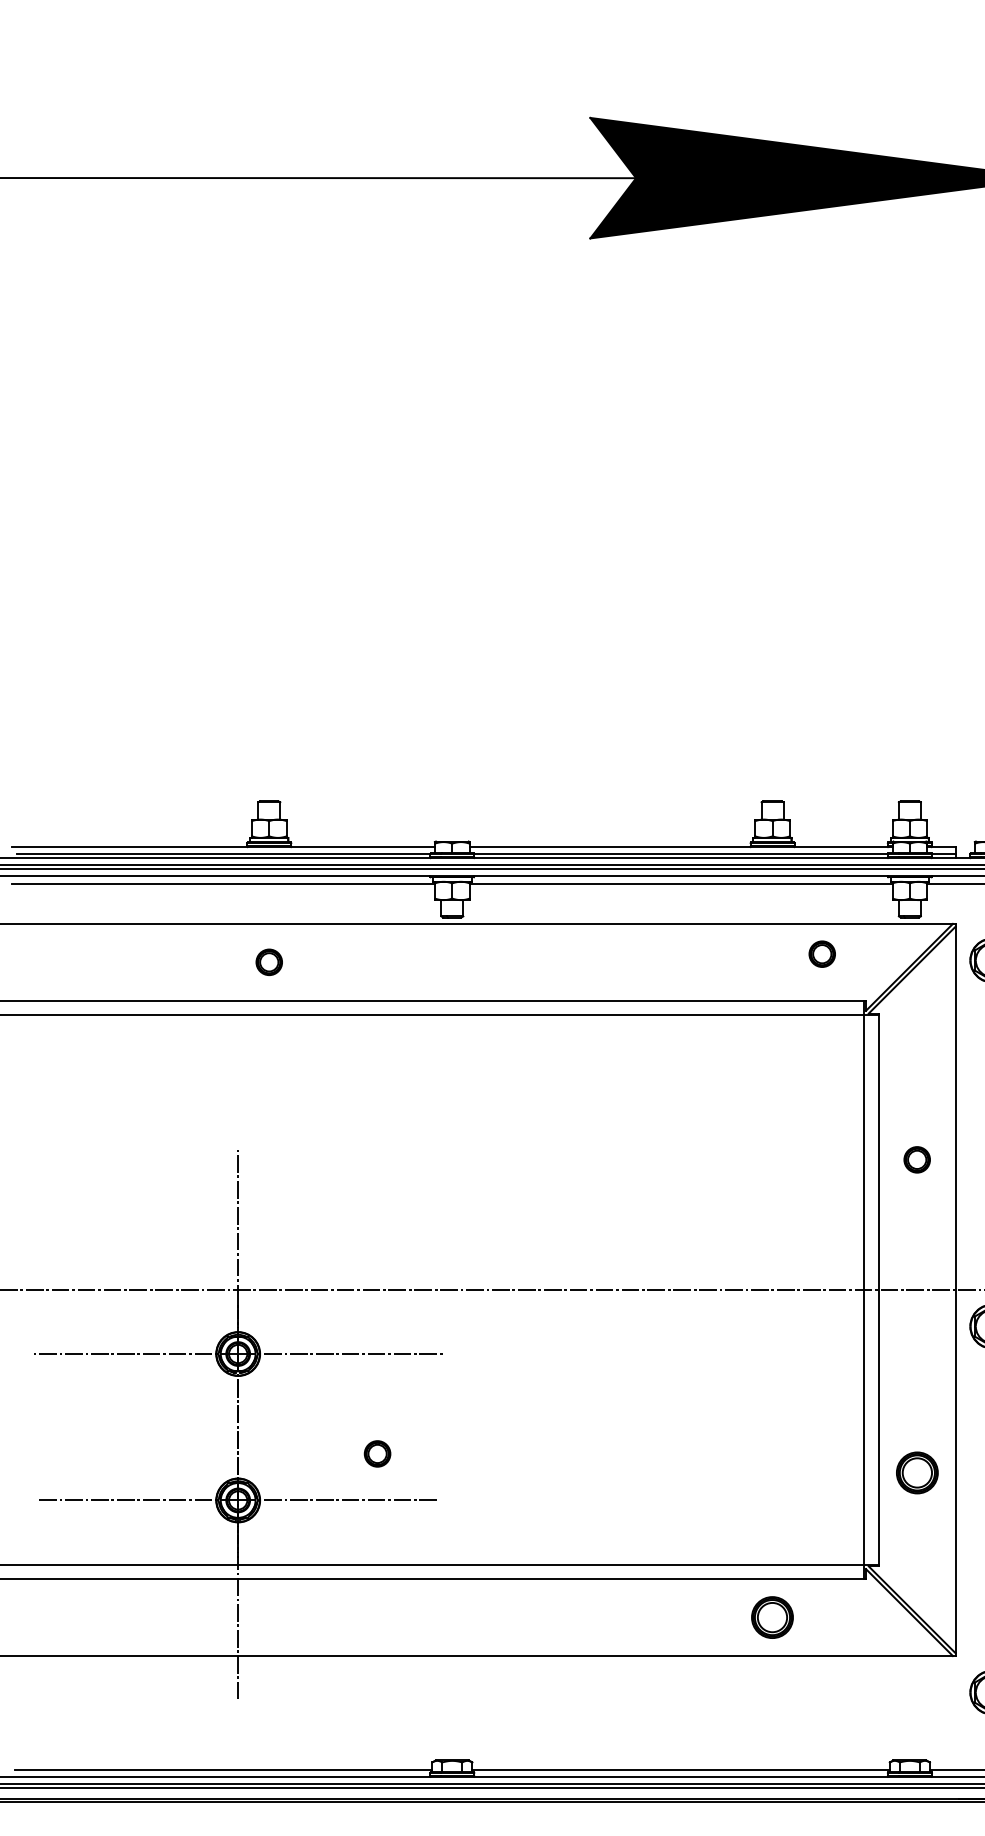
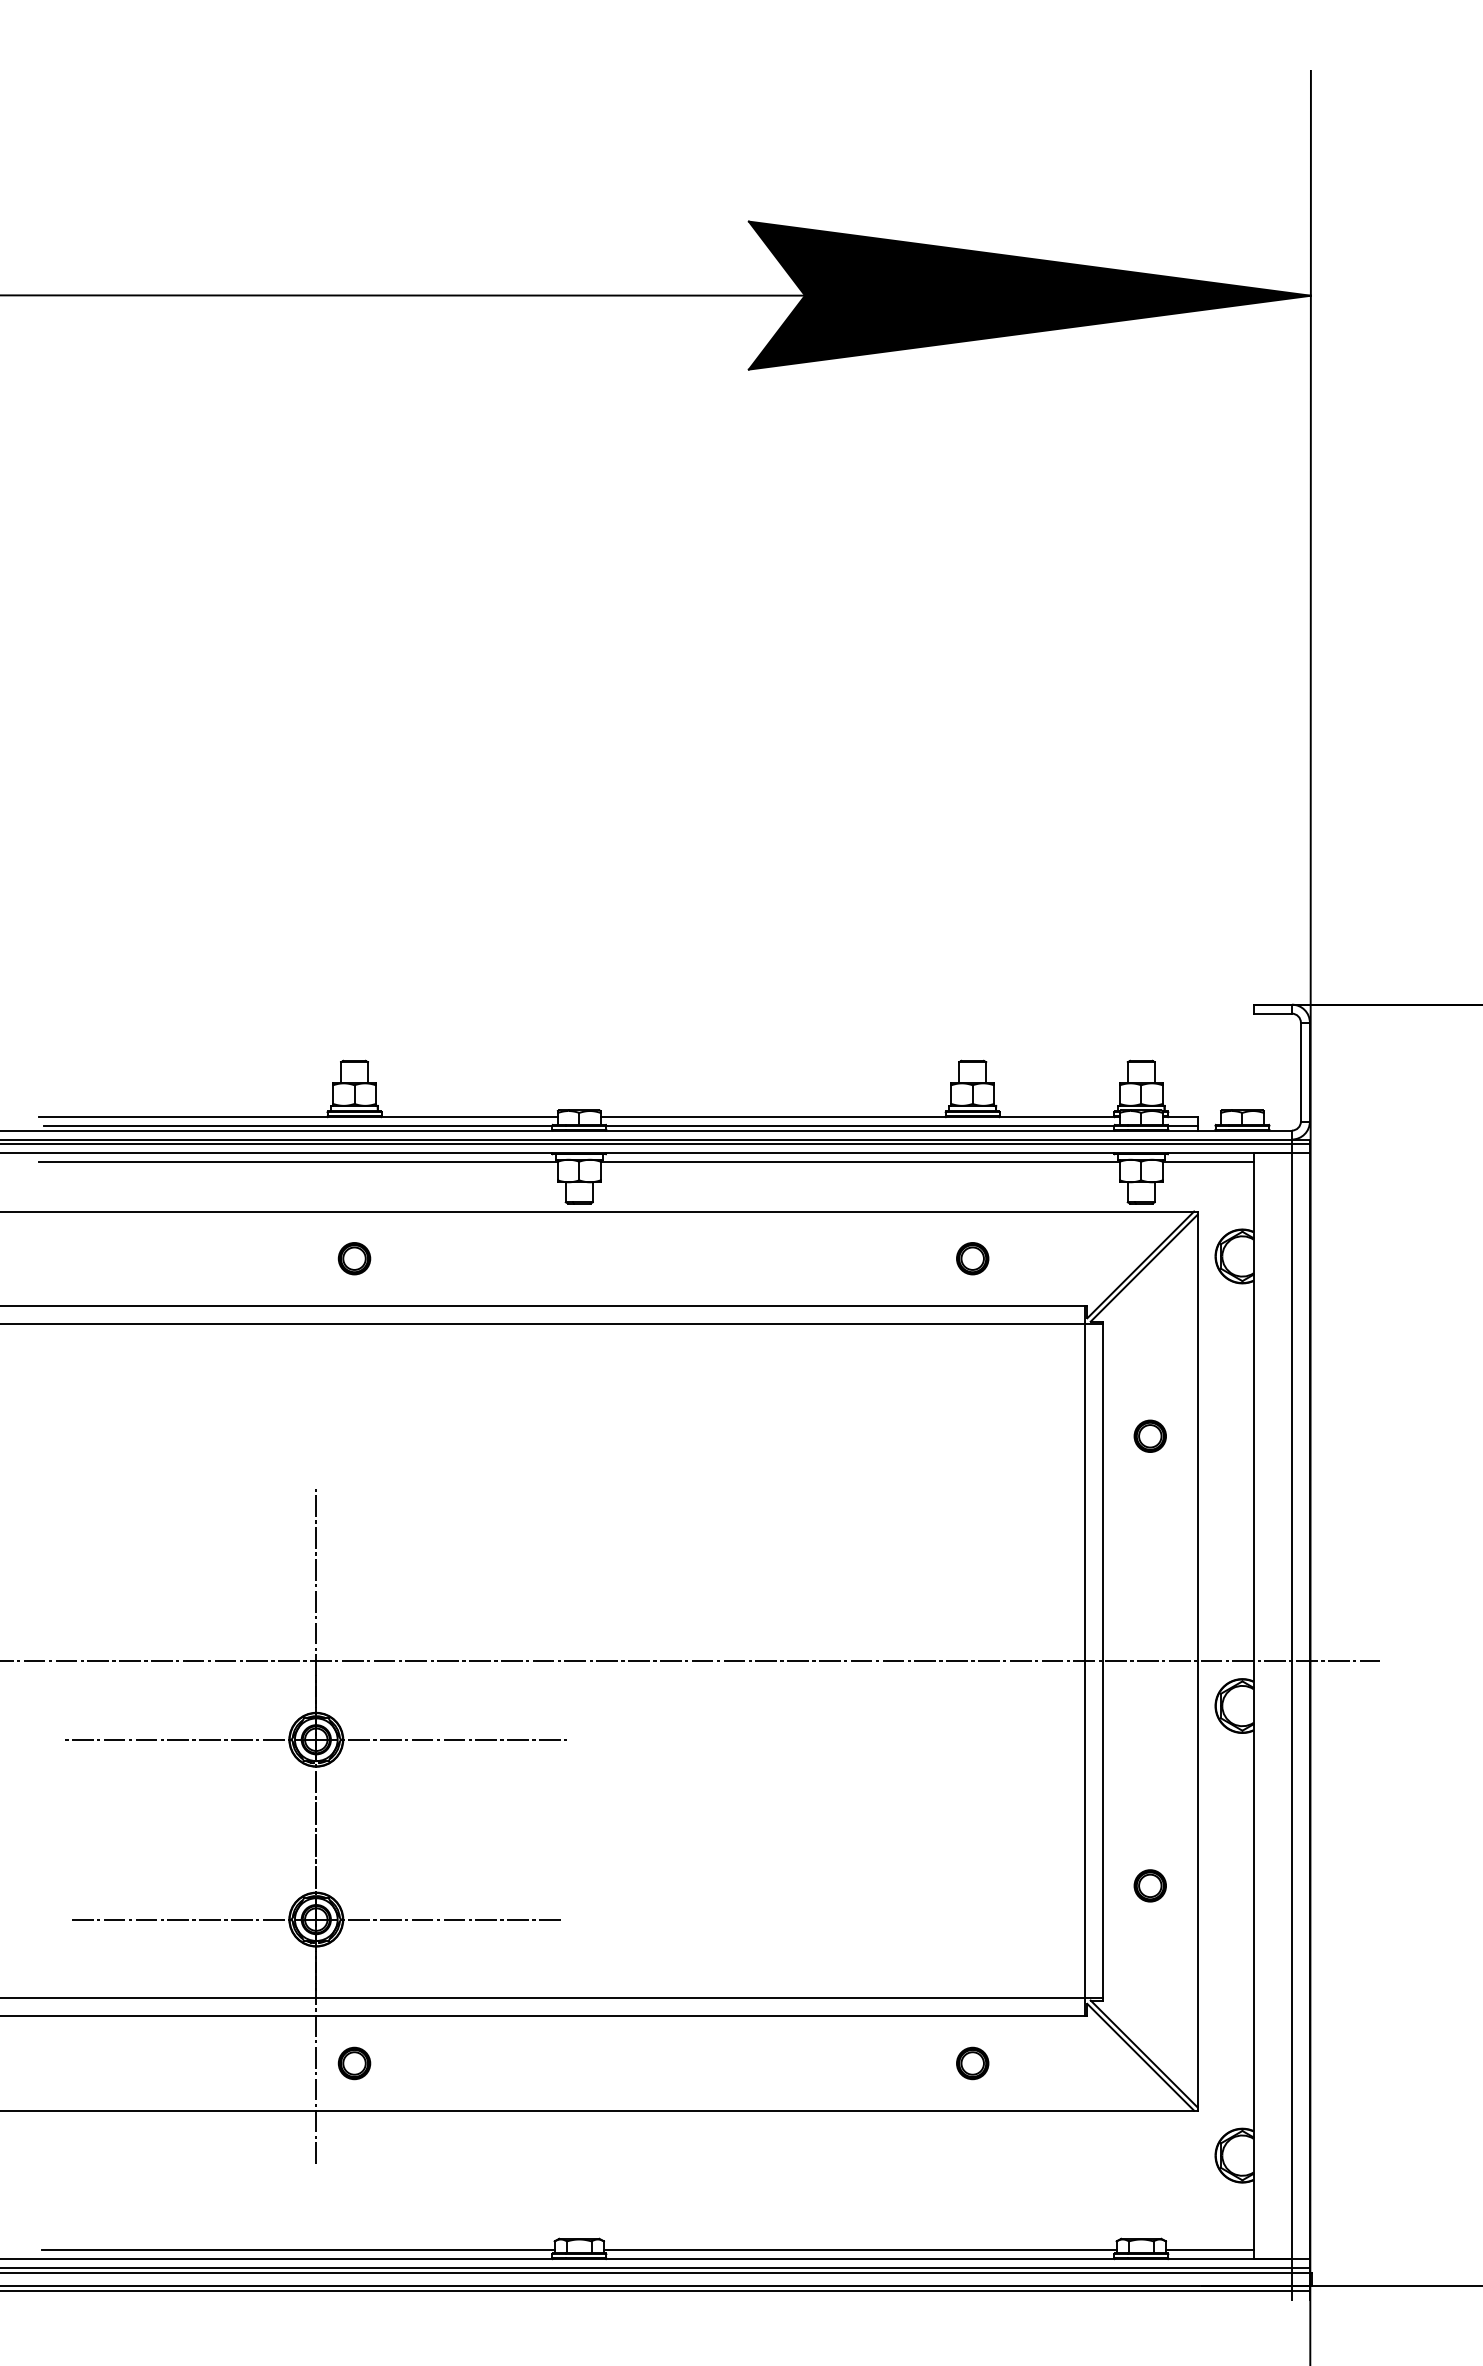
part: (822, 954) -> (972, 1258), moved
part: (916, 1159) -> (1149, 1435), moved
part: (377, 1453) -> (354, 2063), moved
part: (916, 1472) -> (1149, 1885), size x0.62
part: (772, 1617) -> (972, 2063), size x0.62

